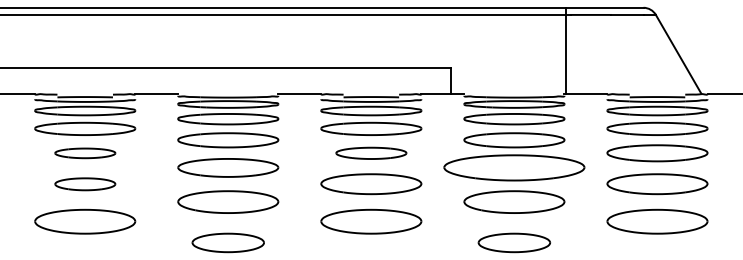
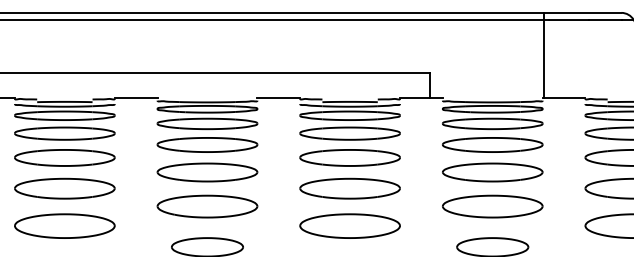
part: (85, 153) -> (65, 158), size x1.67
part: (371, 153) -> (350, 158), size x1.43
part: (514, 167) -> (492, 172), size x0.71
part: (85, 184) -> (65, 189), size x1.67

